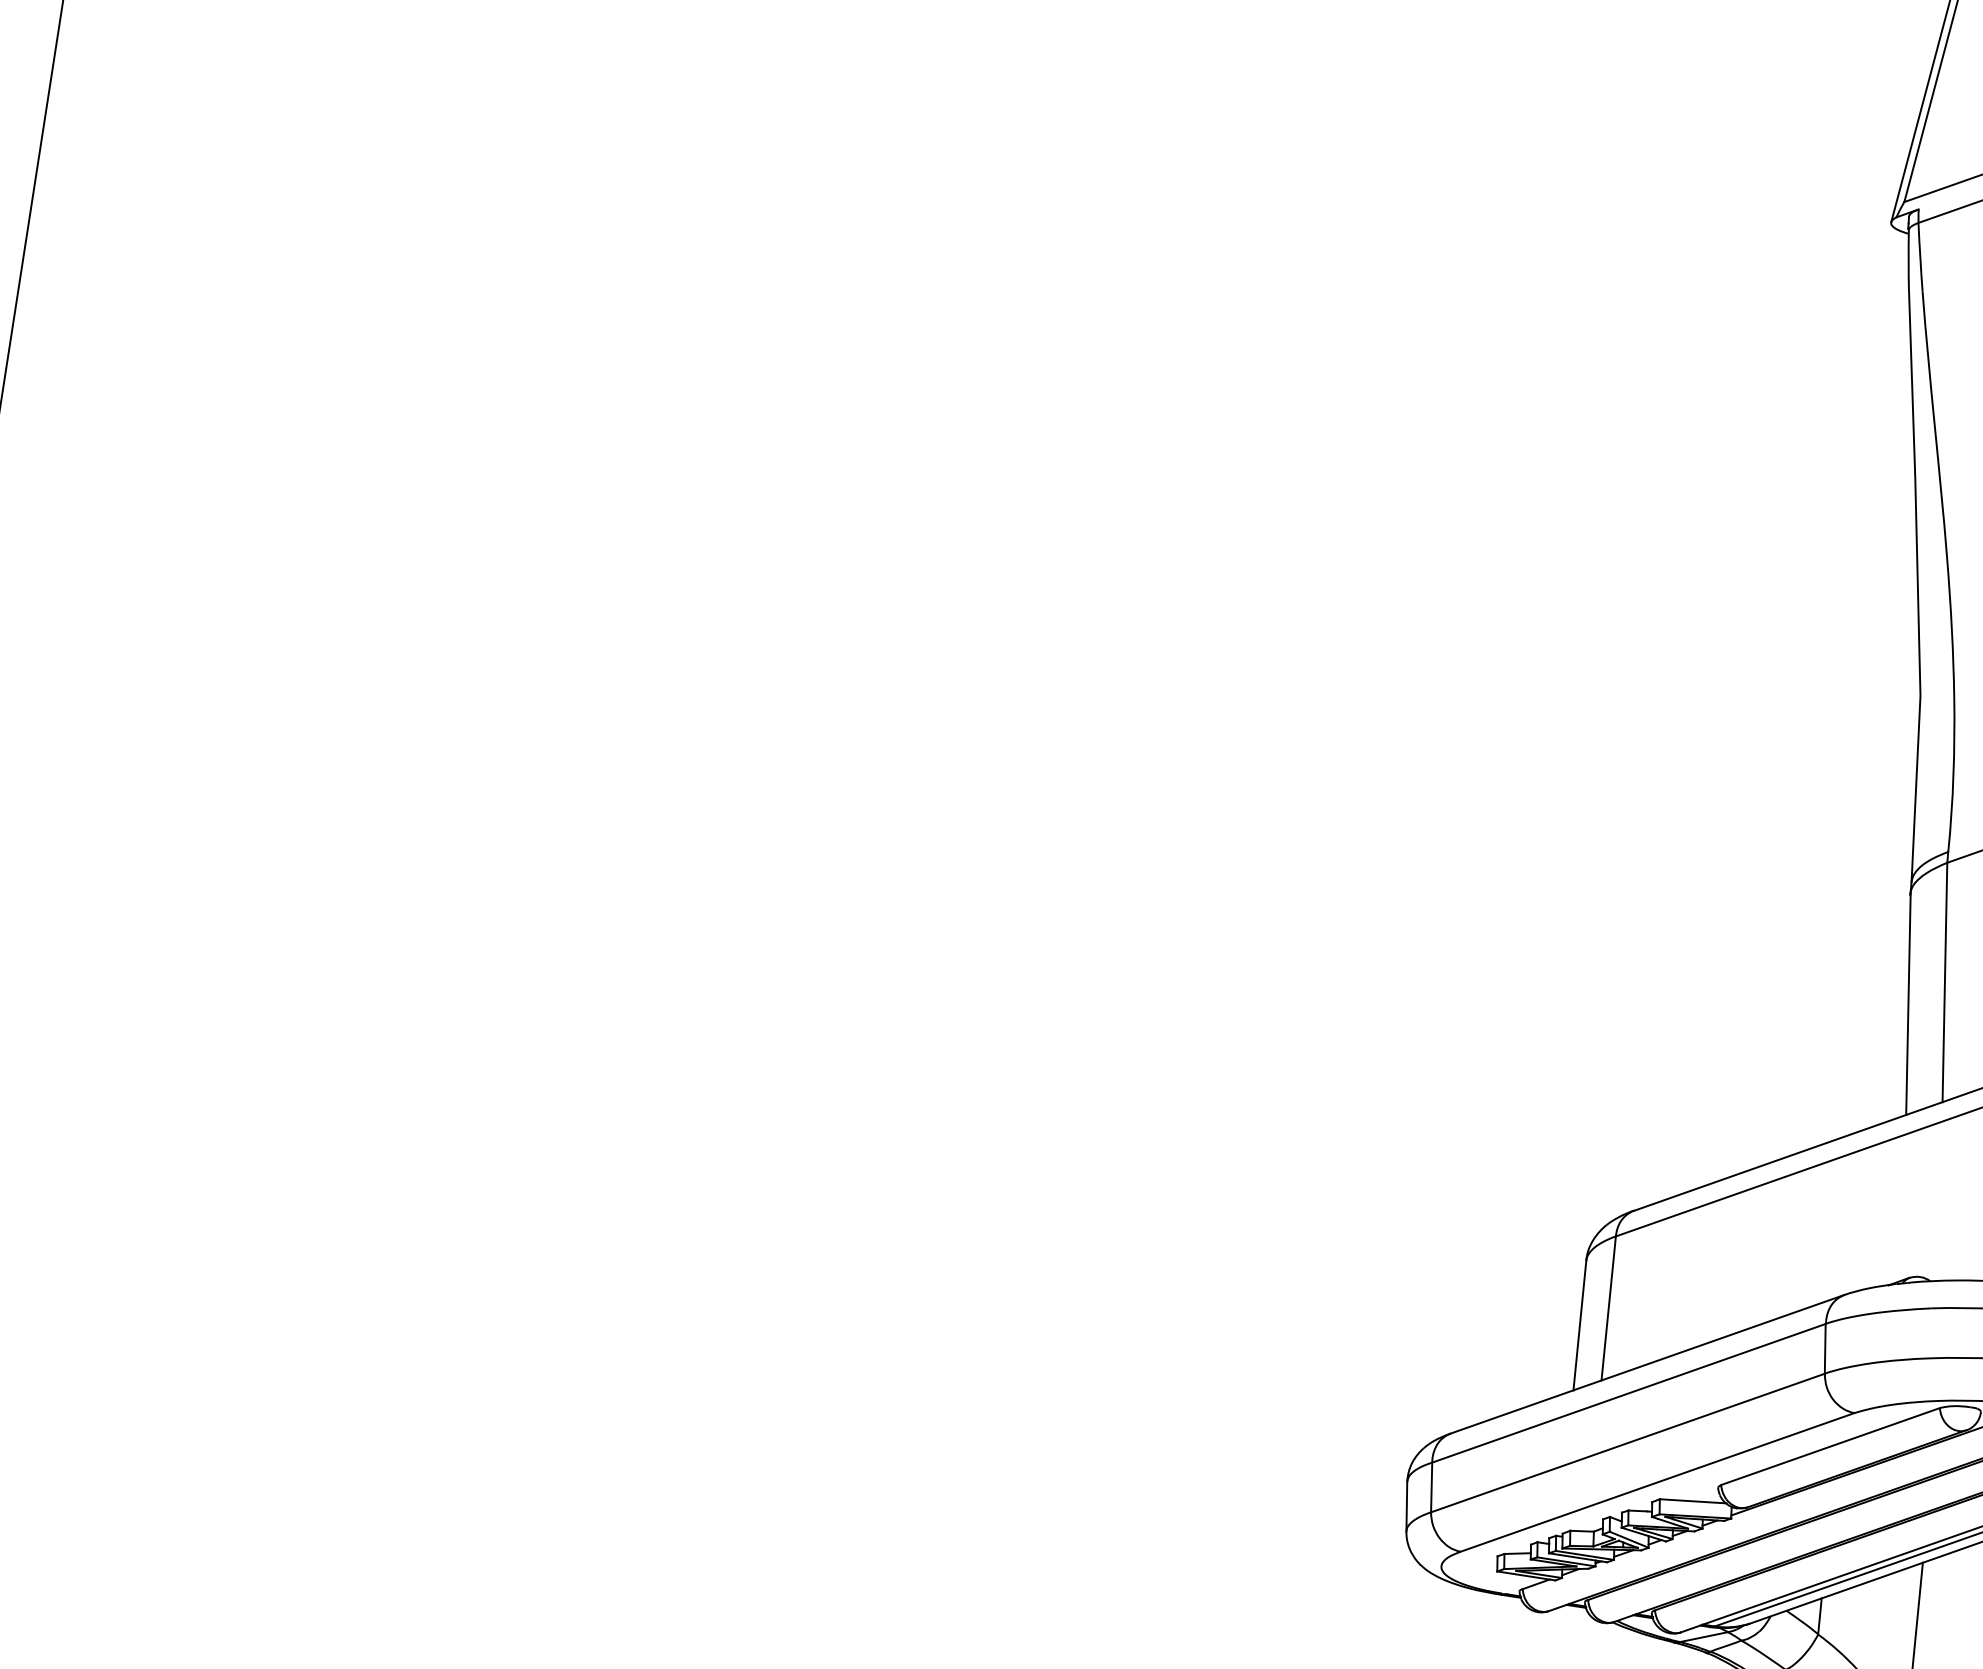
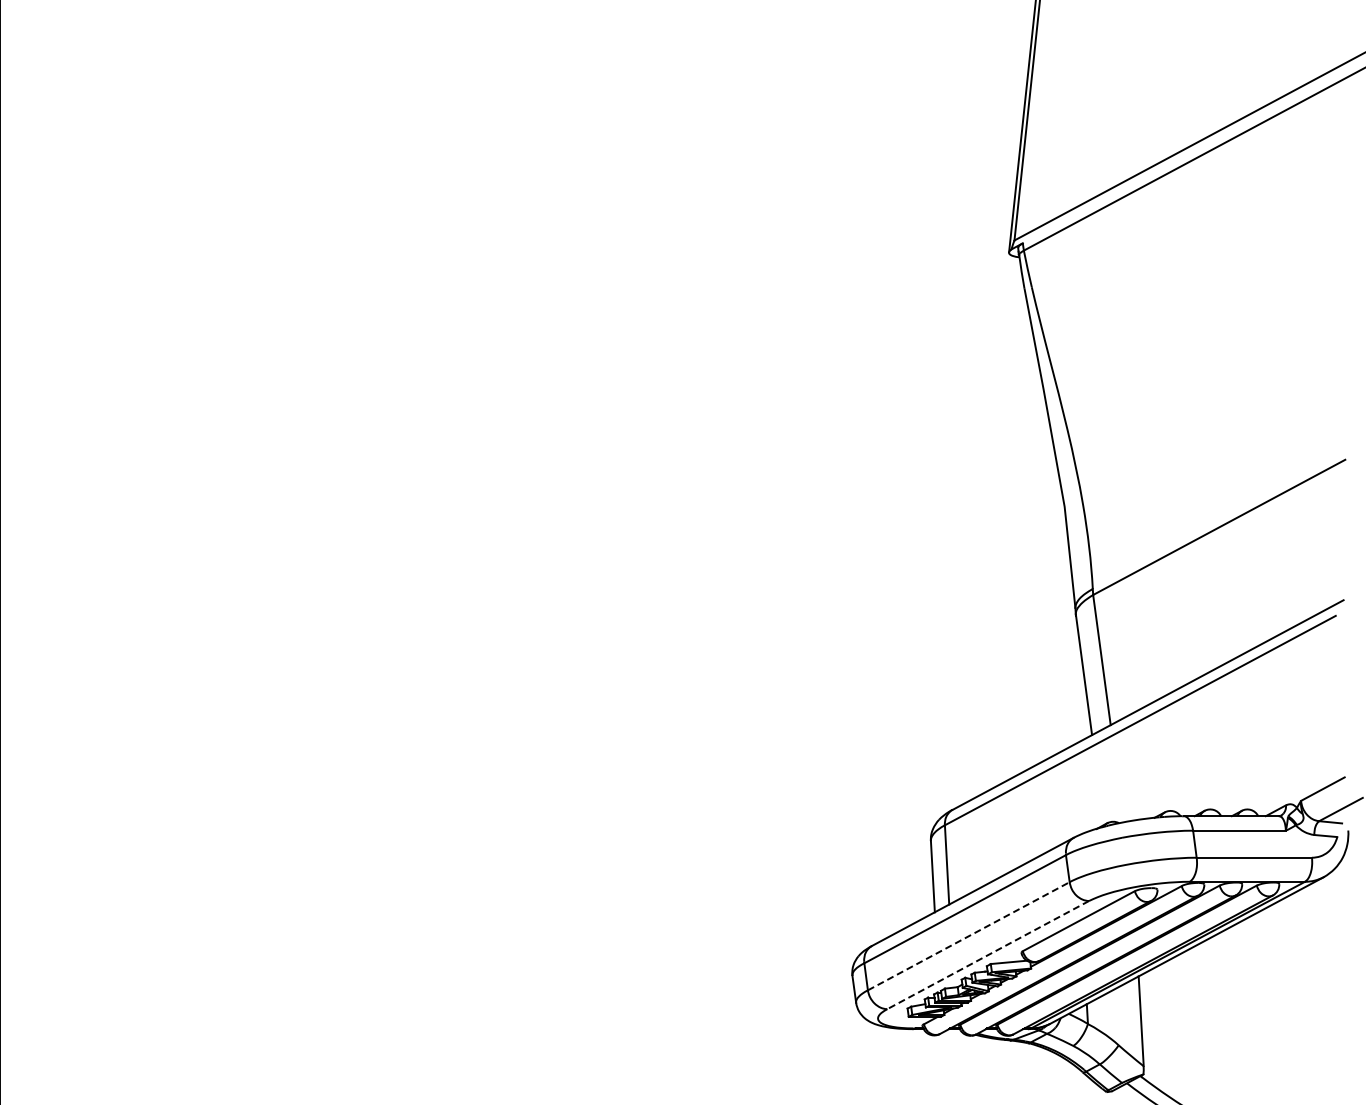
line: (1629, 1443) -> (969, 936), solid -> dashed
line: (1656, 1482) -> (987, 955), solid -> dashed

